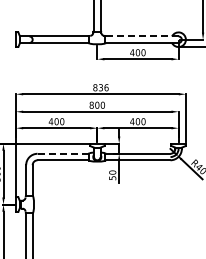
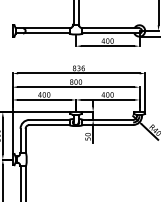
line: (142, 36) -> (111, 28), dashed -> solid
line: (63, 153) -> (49, 119), dashed -> solid

